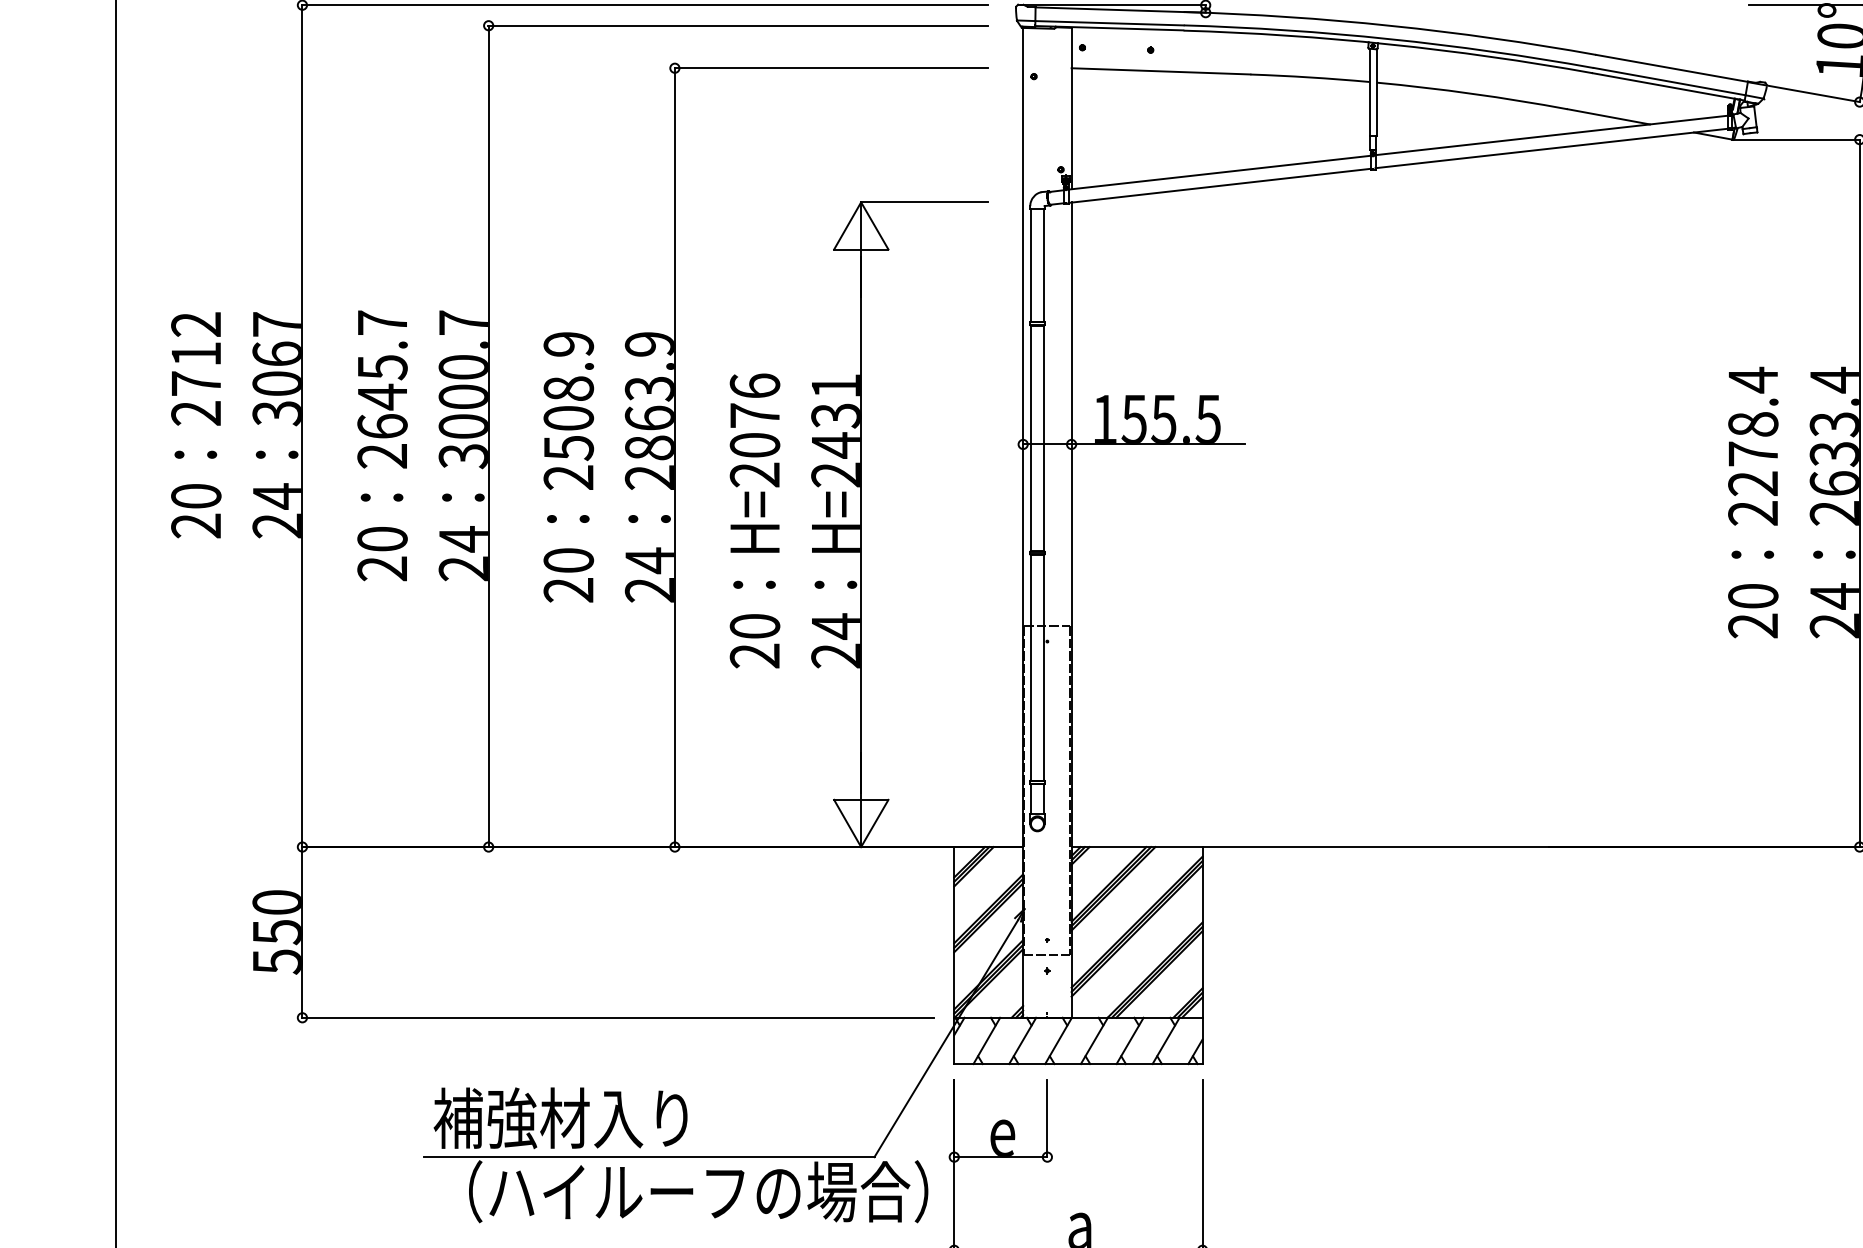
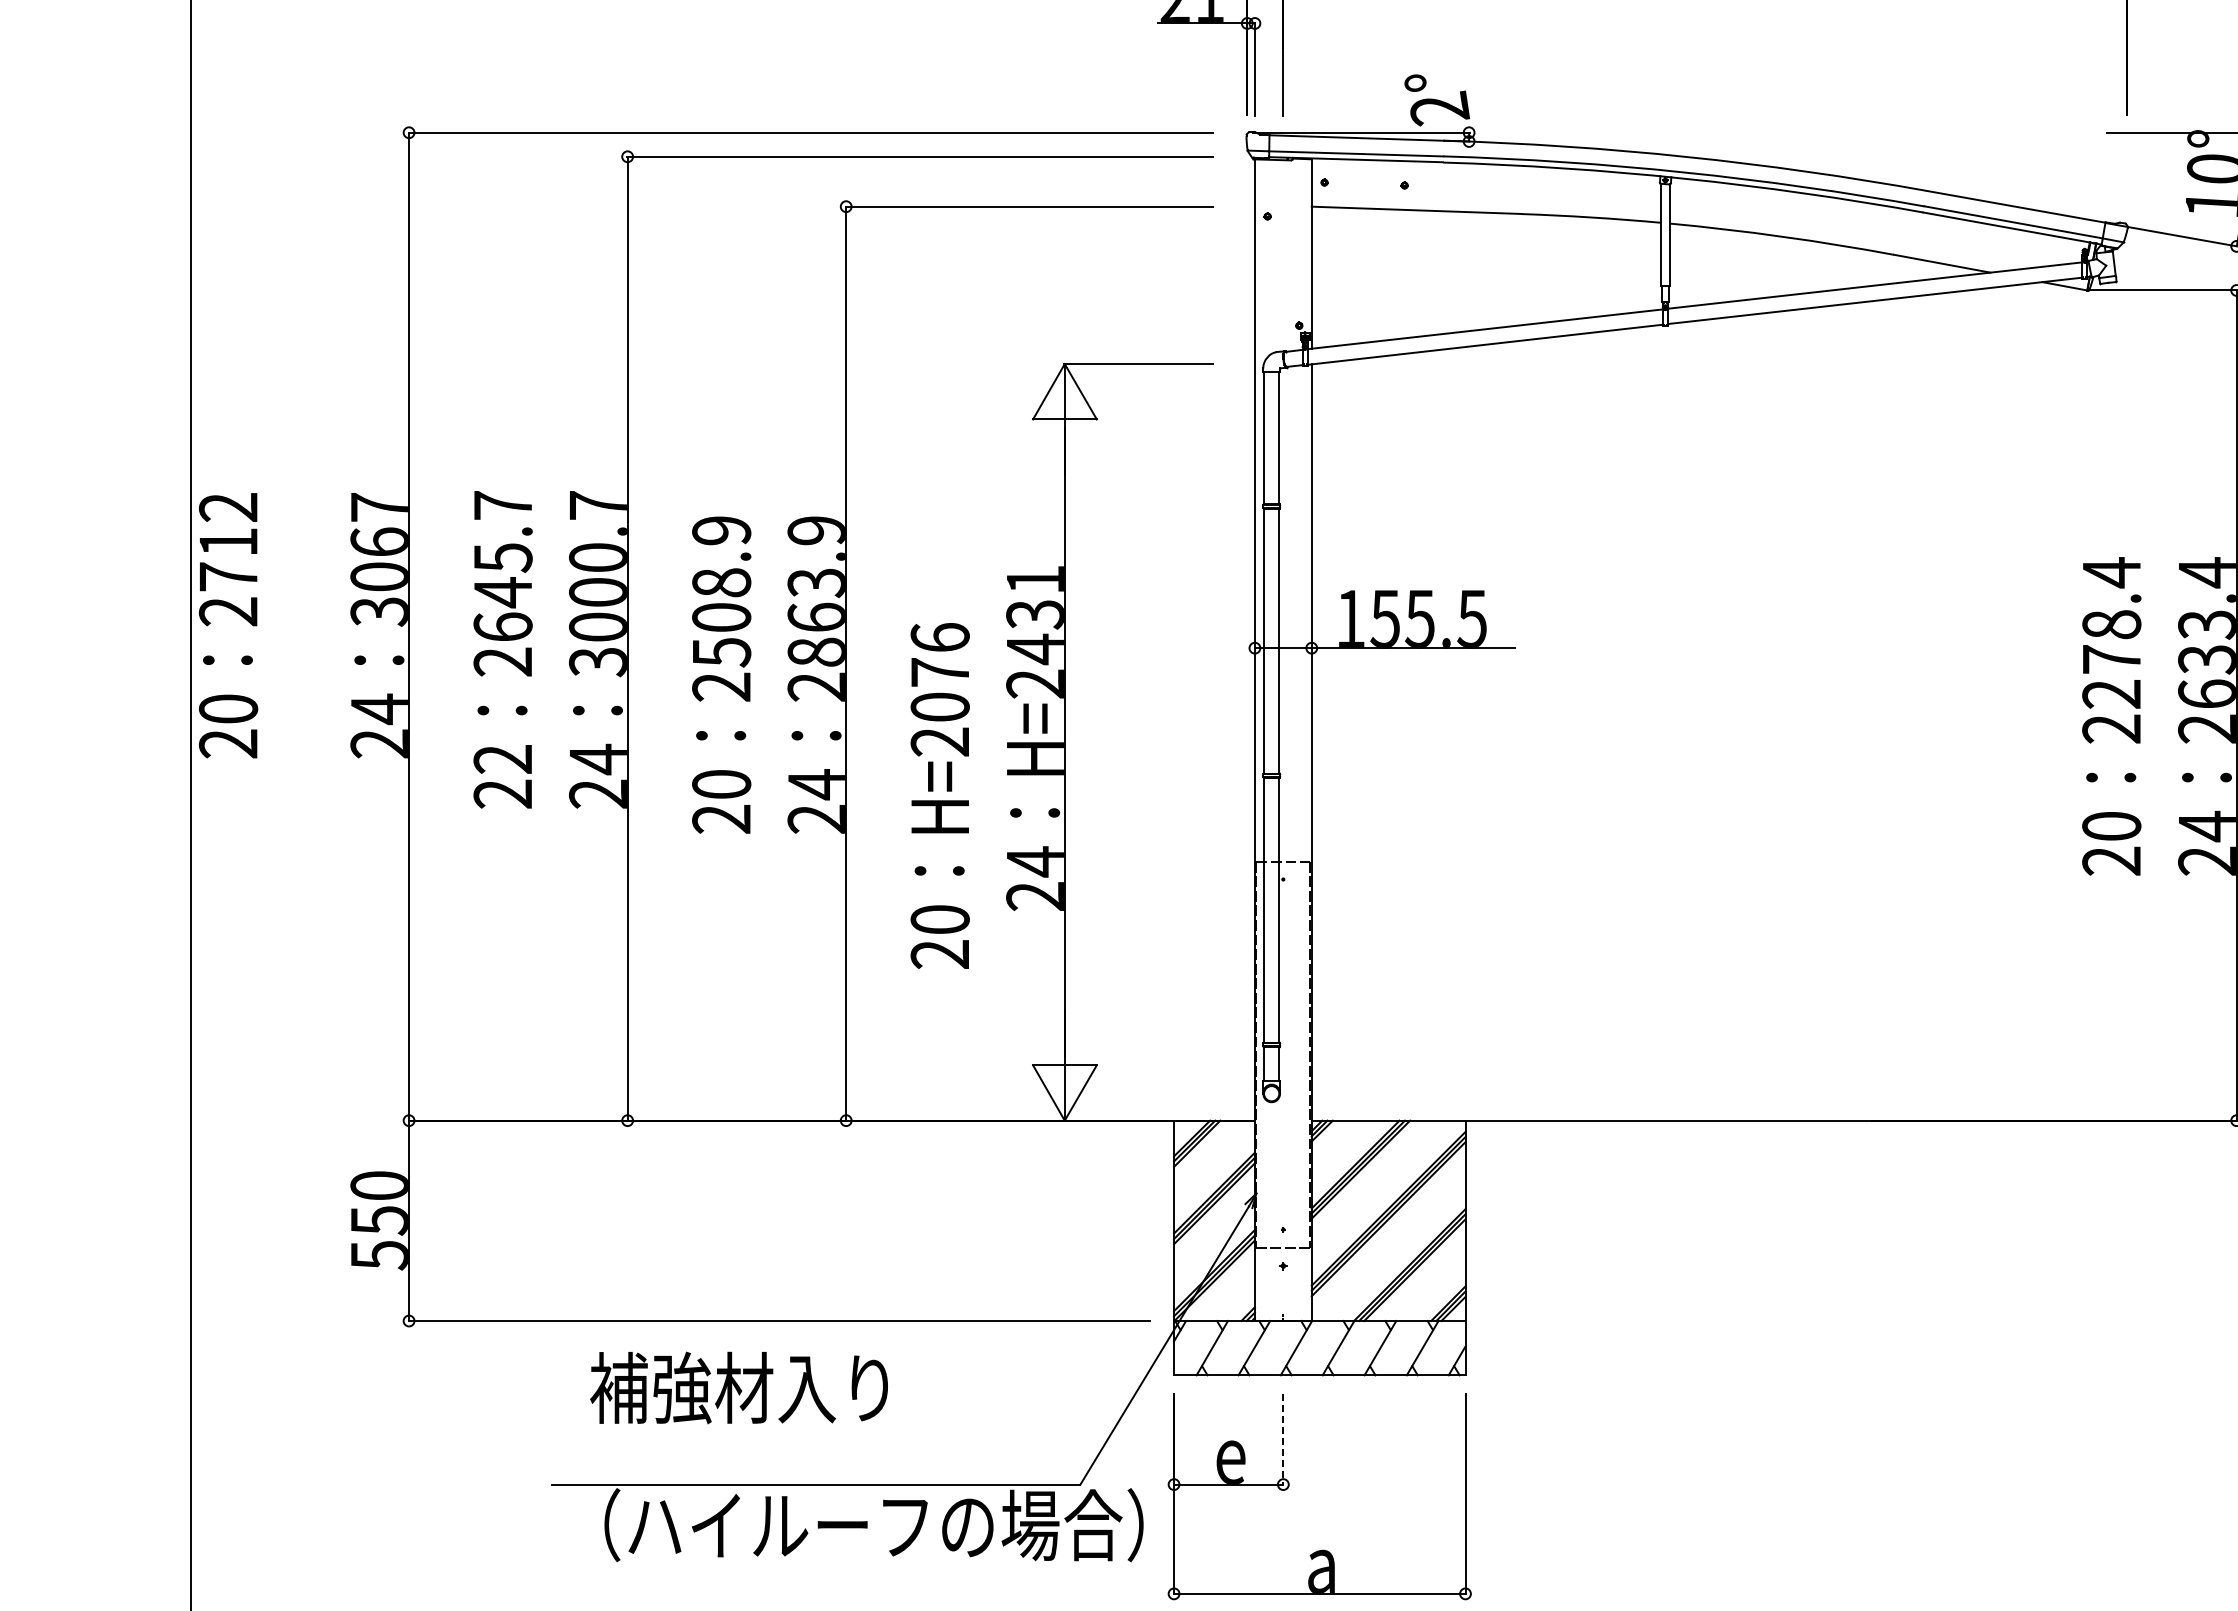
text: (196, 425) -> (228, 625), moved
text: (754, 520) -> (939, 795), moved
text: (382, 539) -> (502, 759), 20 -> 22
text: (560, 1117) -> (738, 1387), moved
line: (1047, 1118) -> (1283, 1439), solid -> dashed

